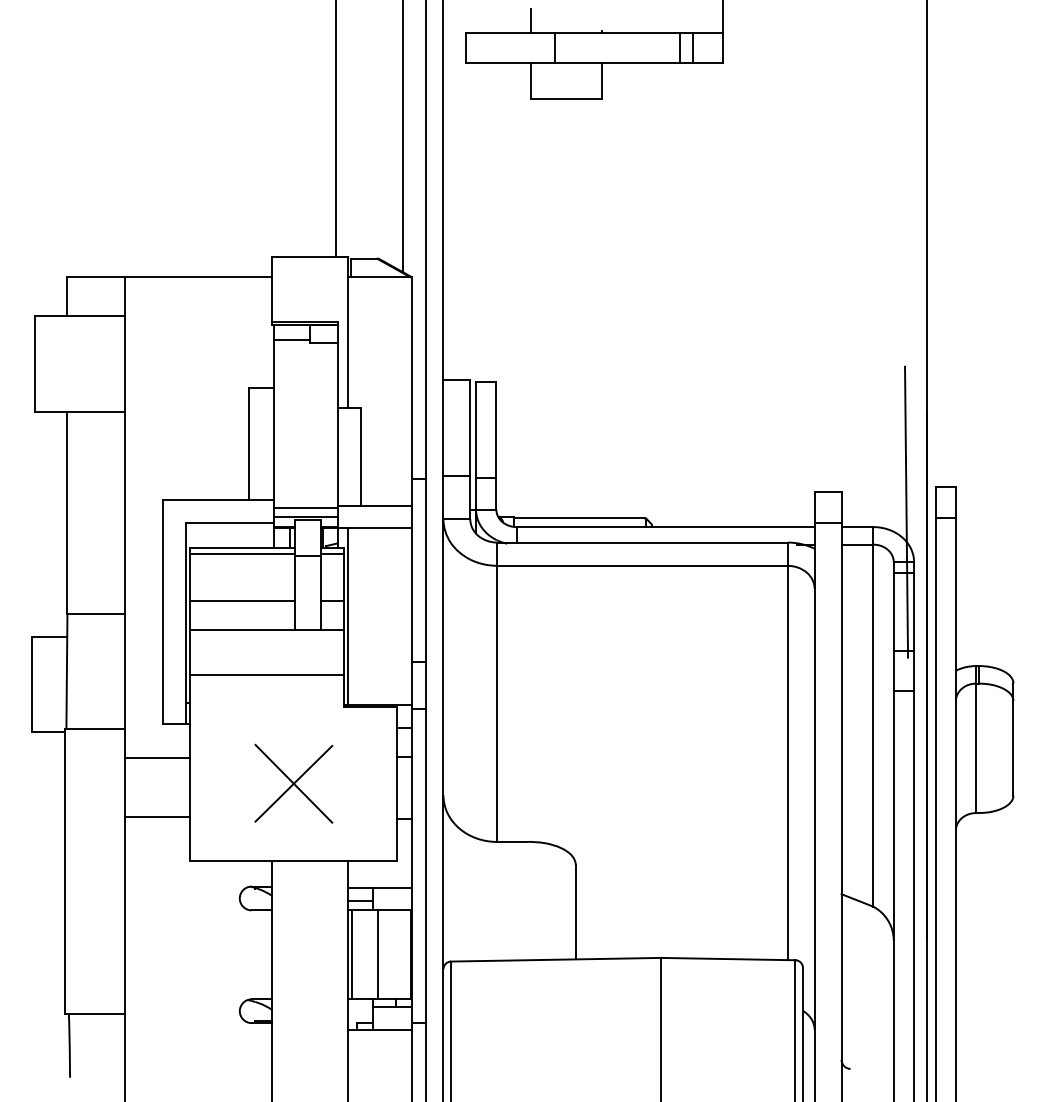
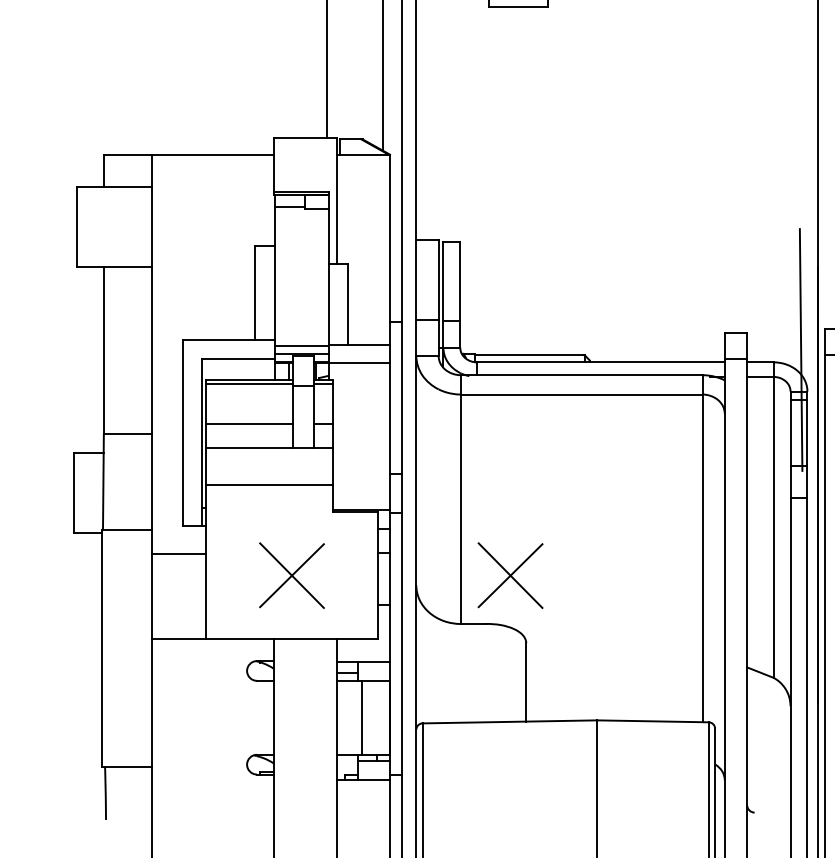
line: (348, 616) -> (337, 436), removed
part: (556, 783) -> (510, 575), added
line: (157, 817) -> (178, 639), moved
line: (352, 954) -> (340, 717), removed

